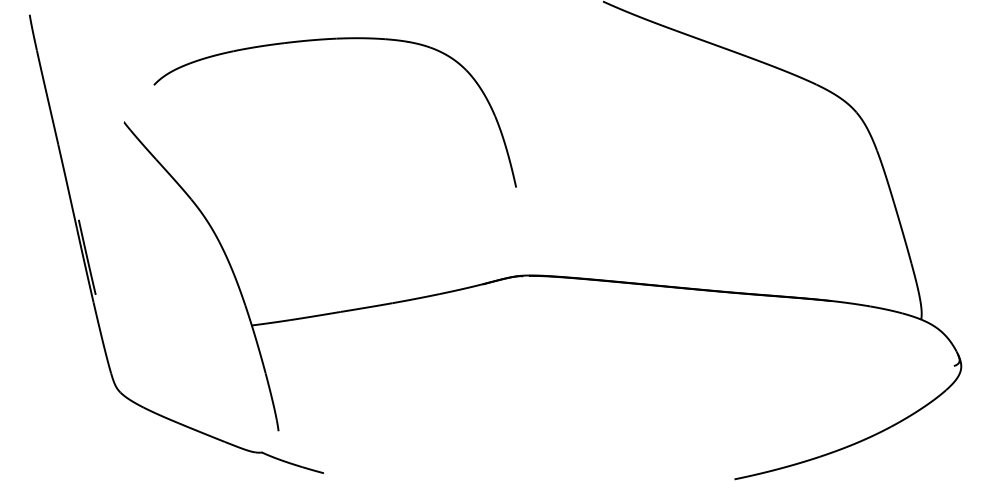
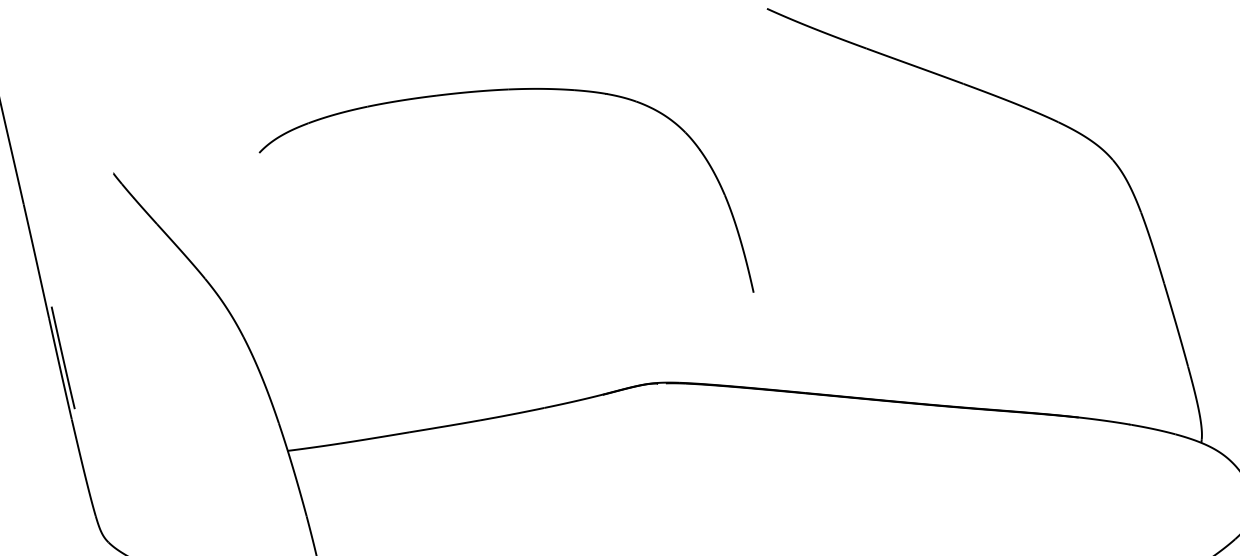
part: (326, 40) -> (494, 91), moved

